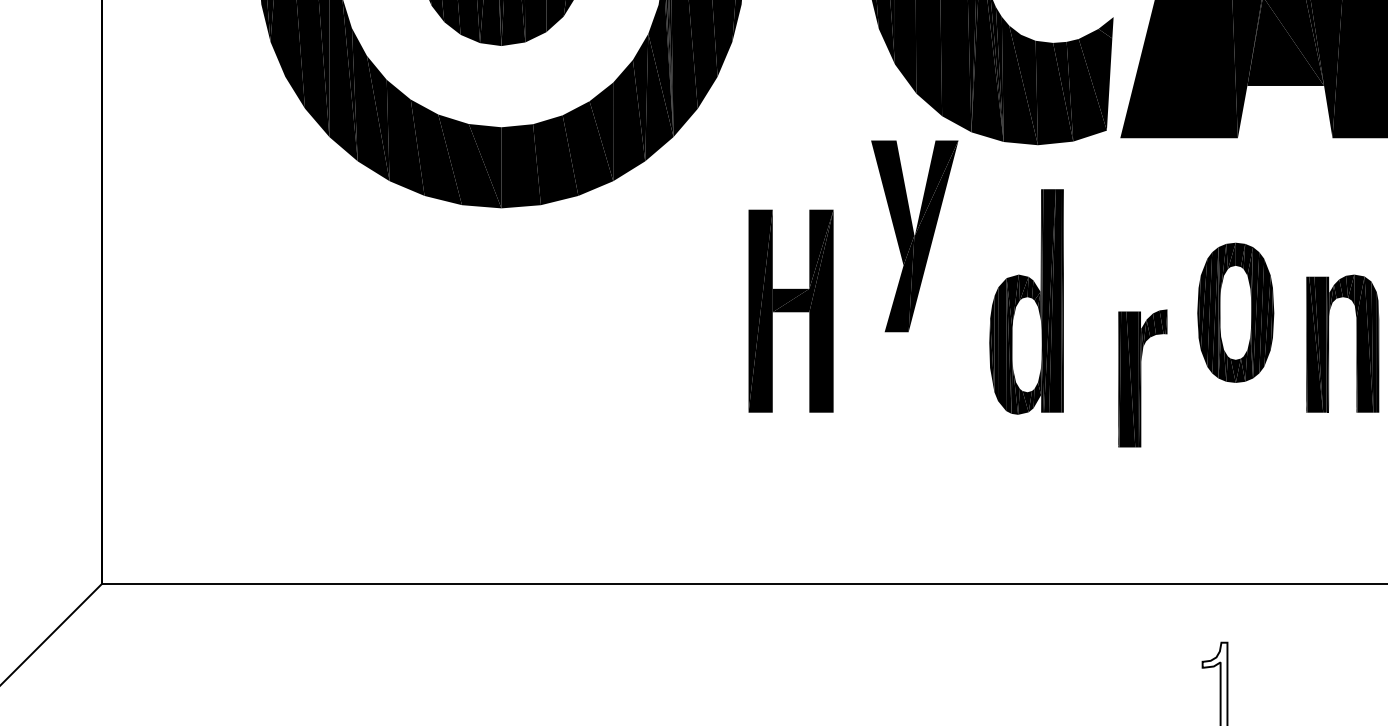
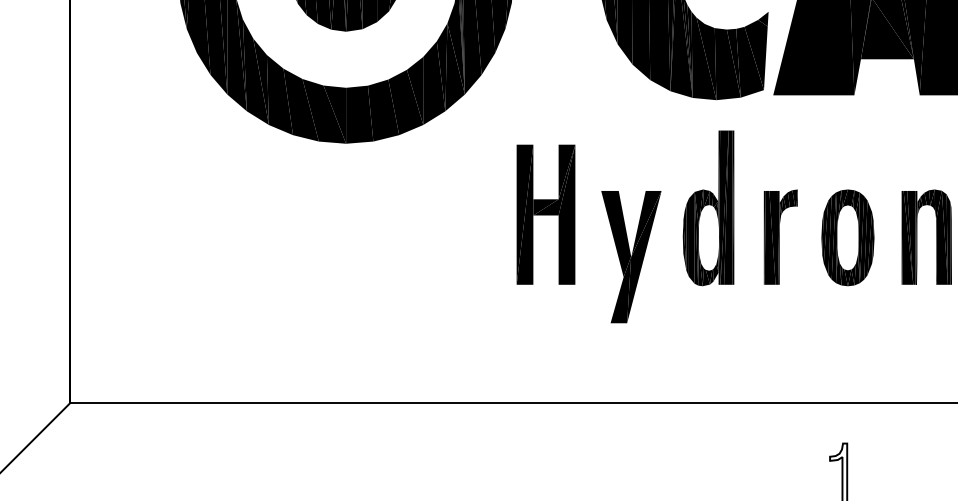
part: (914, 236) -> (631, 257), moved
part: (1235, 312) -> (847, 237), moved
part: (1142, 377) -> (780, 236), moved

